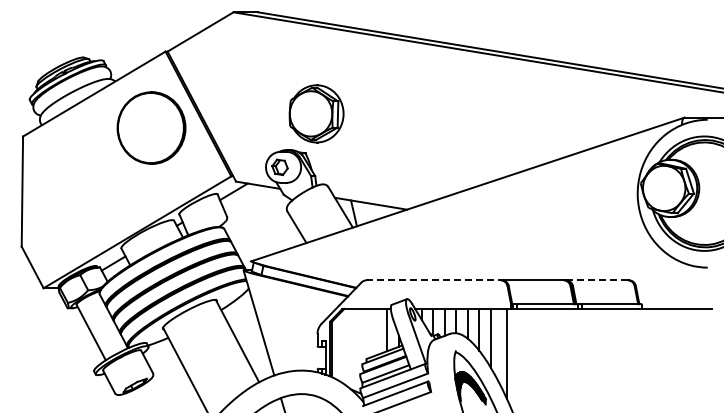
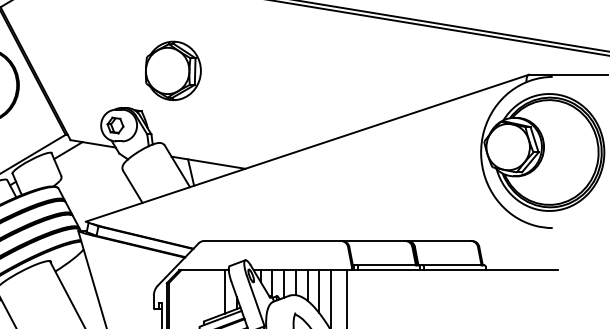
part: (316, 113) -> (173, 70), moved
line: (434, 280) -> (273, 241), dashed -> solid
line: (597, 280) -> (440, 241), dashed -> solid

